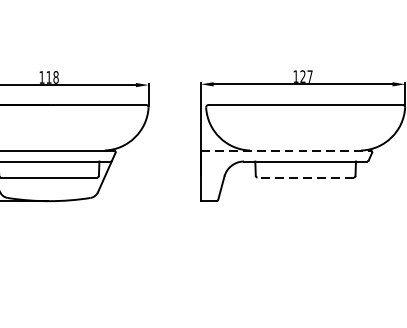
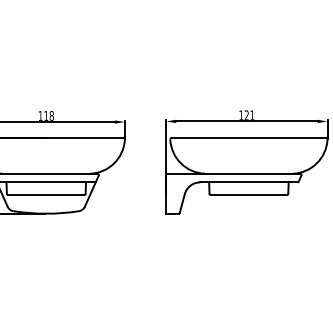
text: (310, 75) -> (252, 114), 127 -> 121
line: (286, 150) -> (233, 173), dashed -> solid
line: (305, 178) -> (248, 195), dashed -> solid

